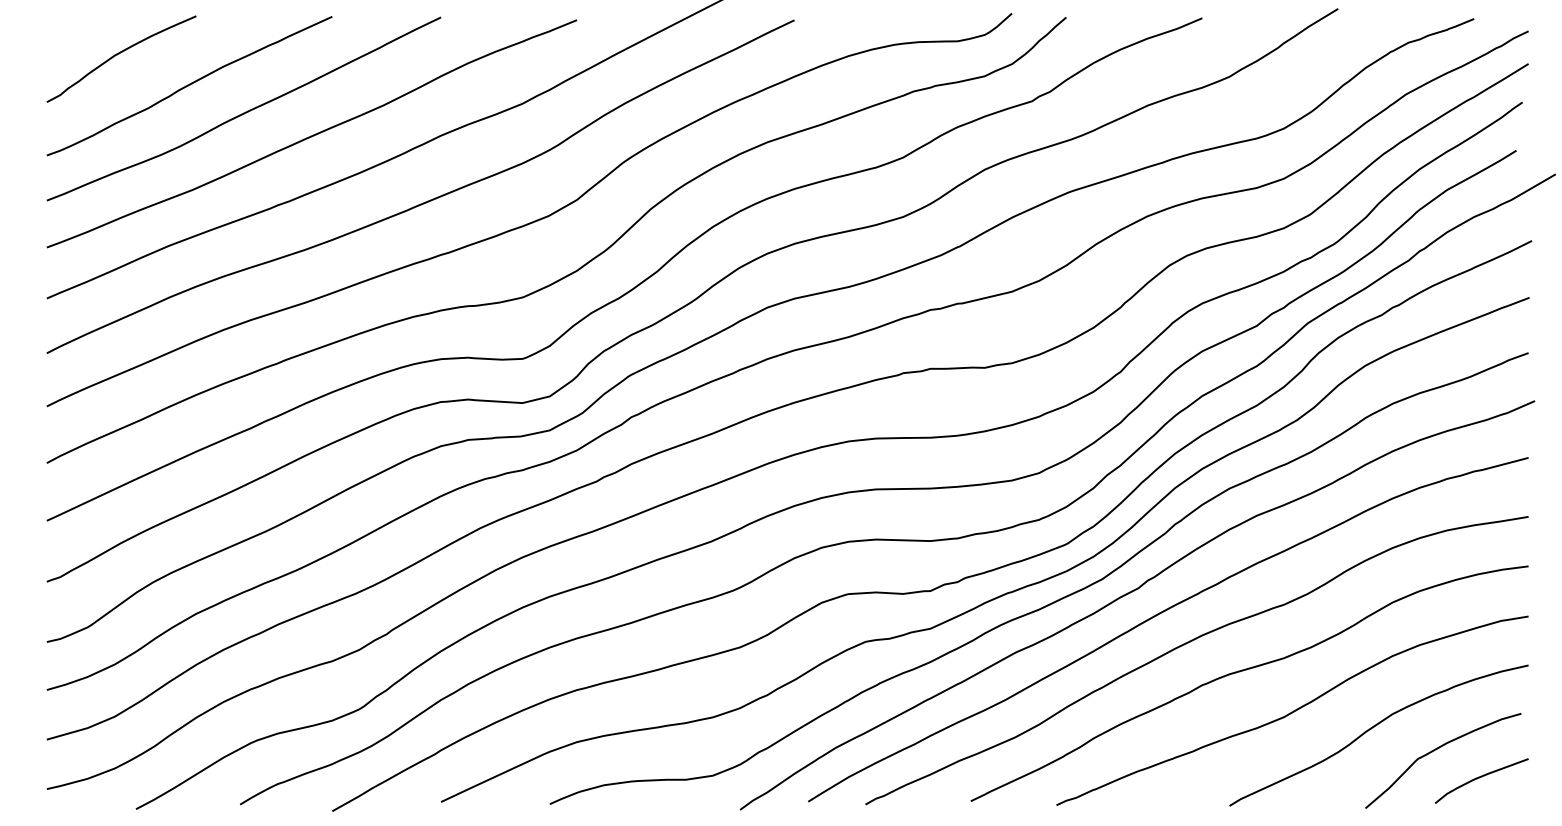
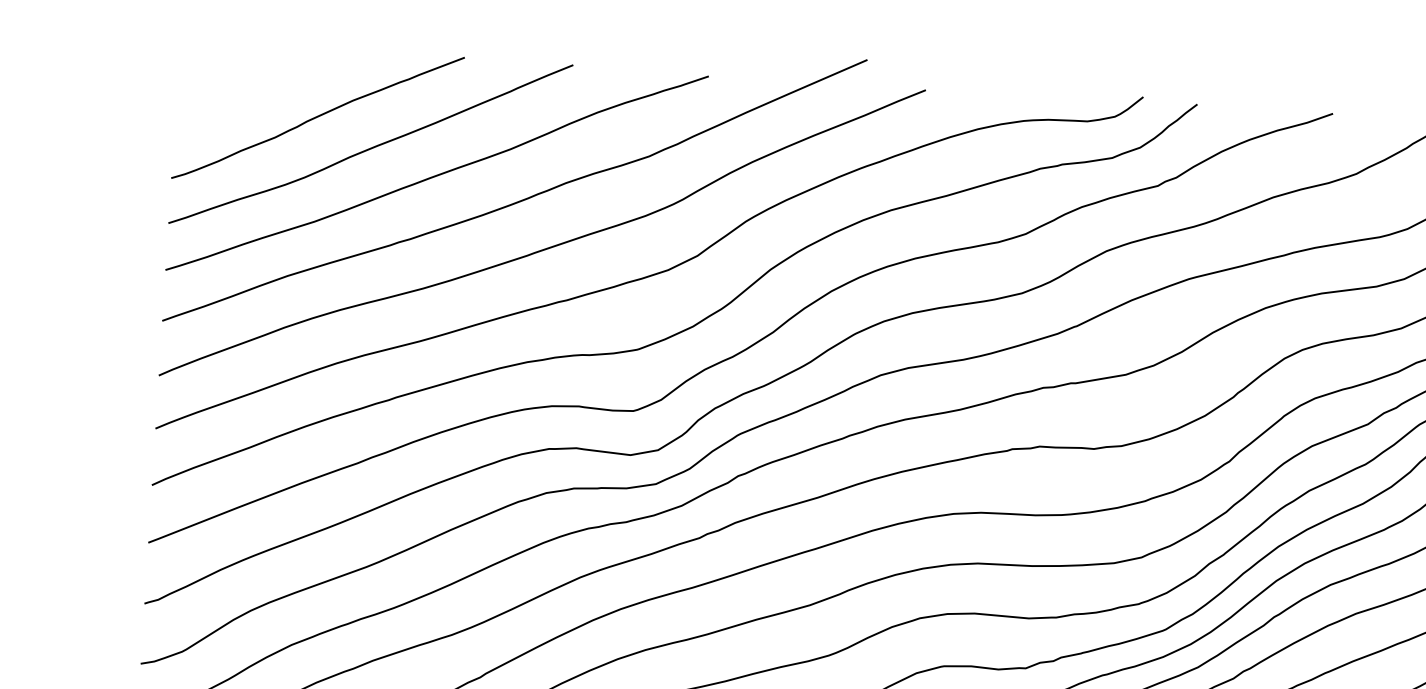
curve: (119, 54) -> (250, 81), removed

